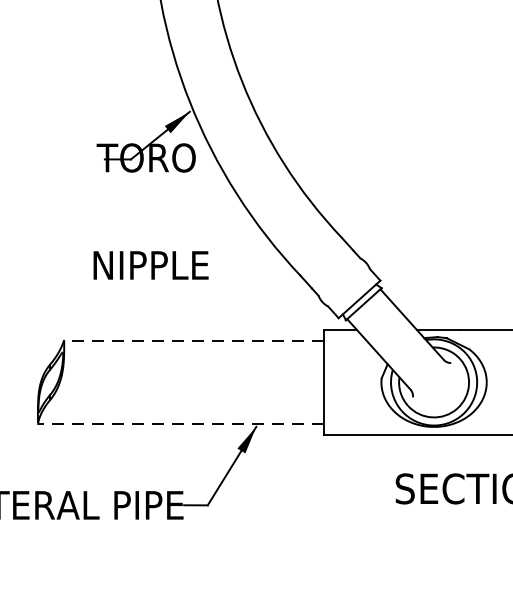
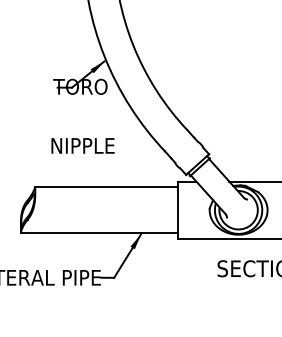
line: (193, 341) -> (106, 187), dashed -> solid
line: (181, 424) -> (99, 233), dashed -> solid

